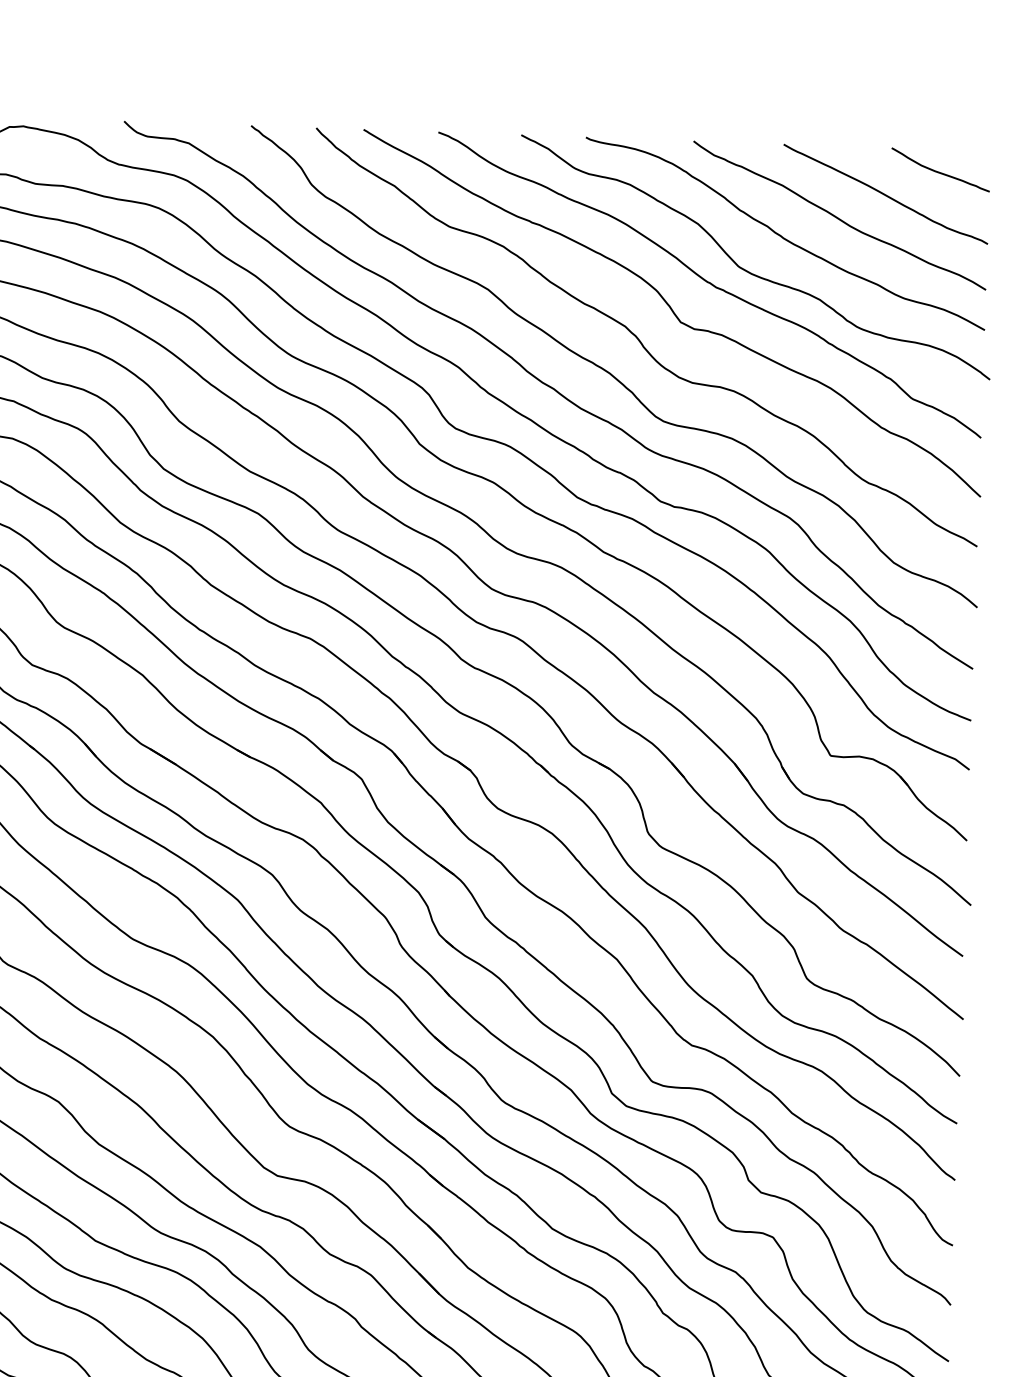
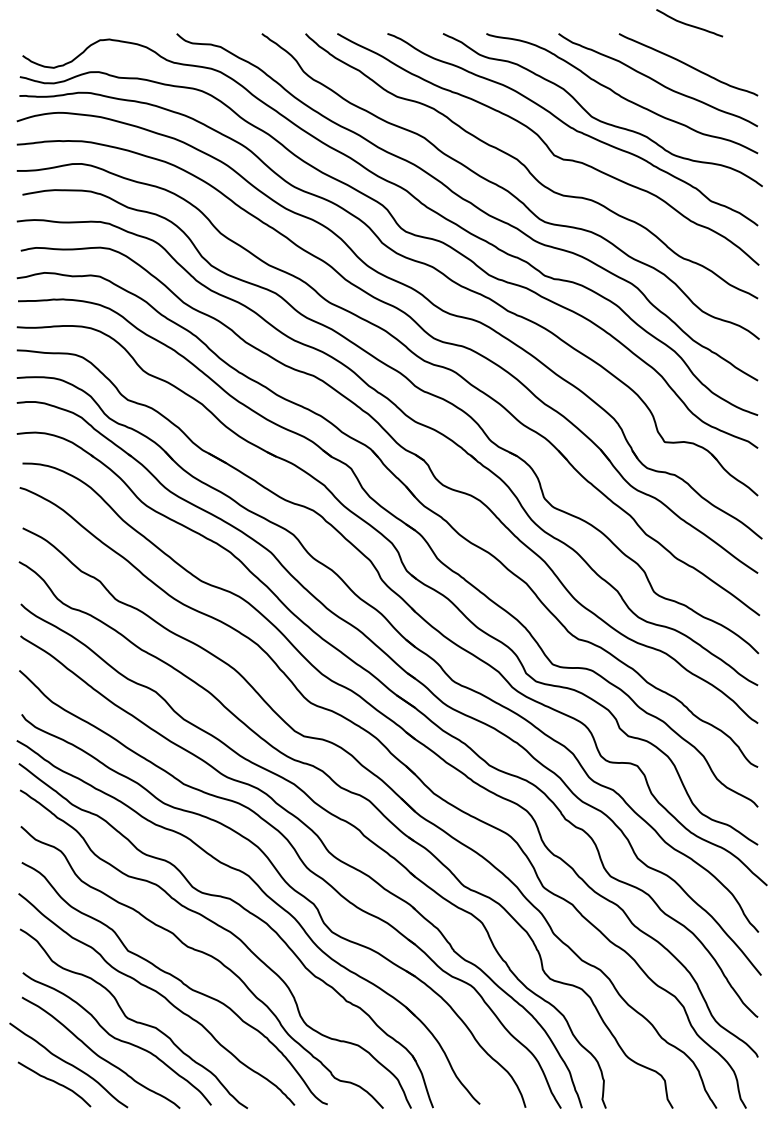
curve: (940, 171) -> (689, 24), moved

